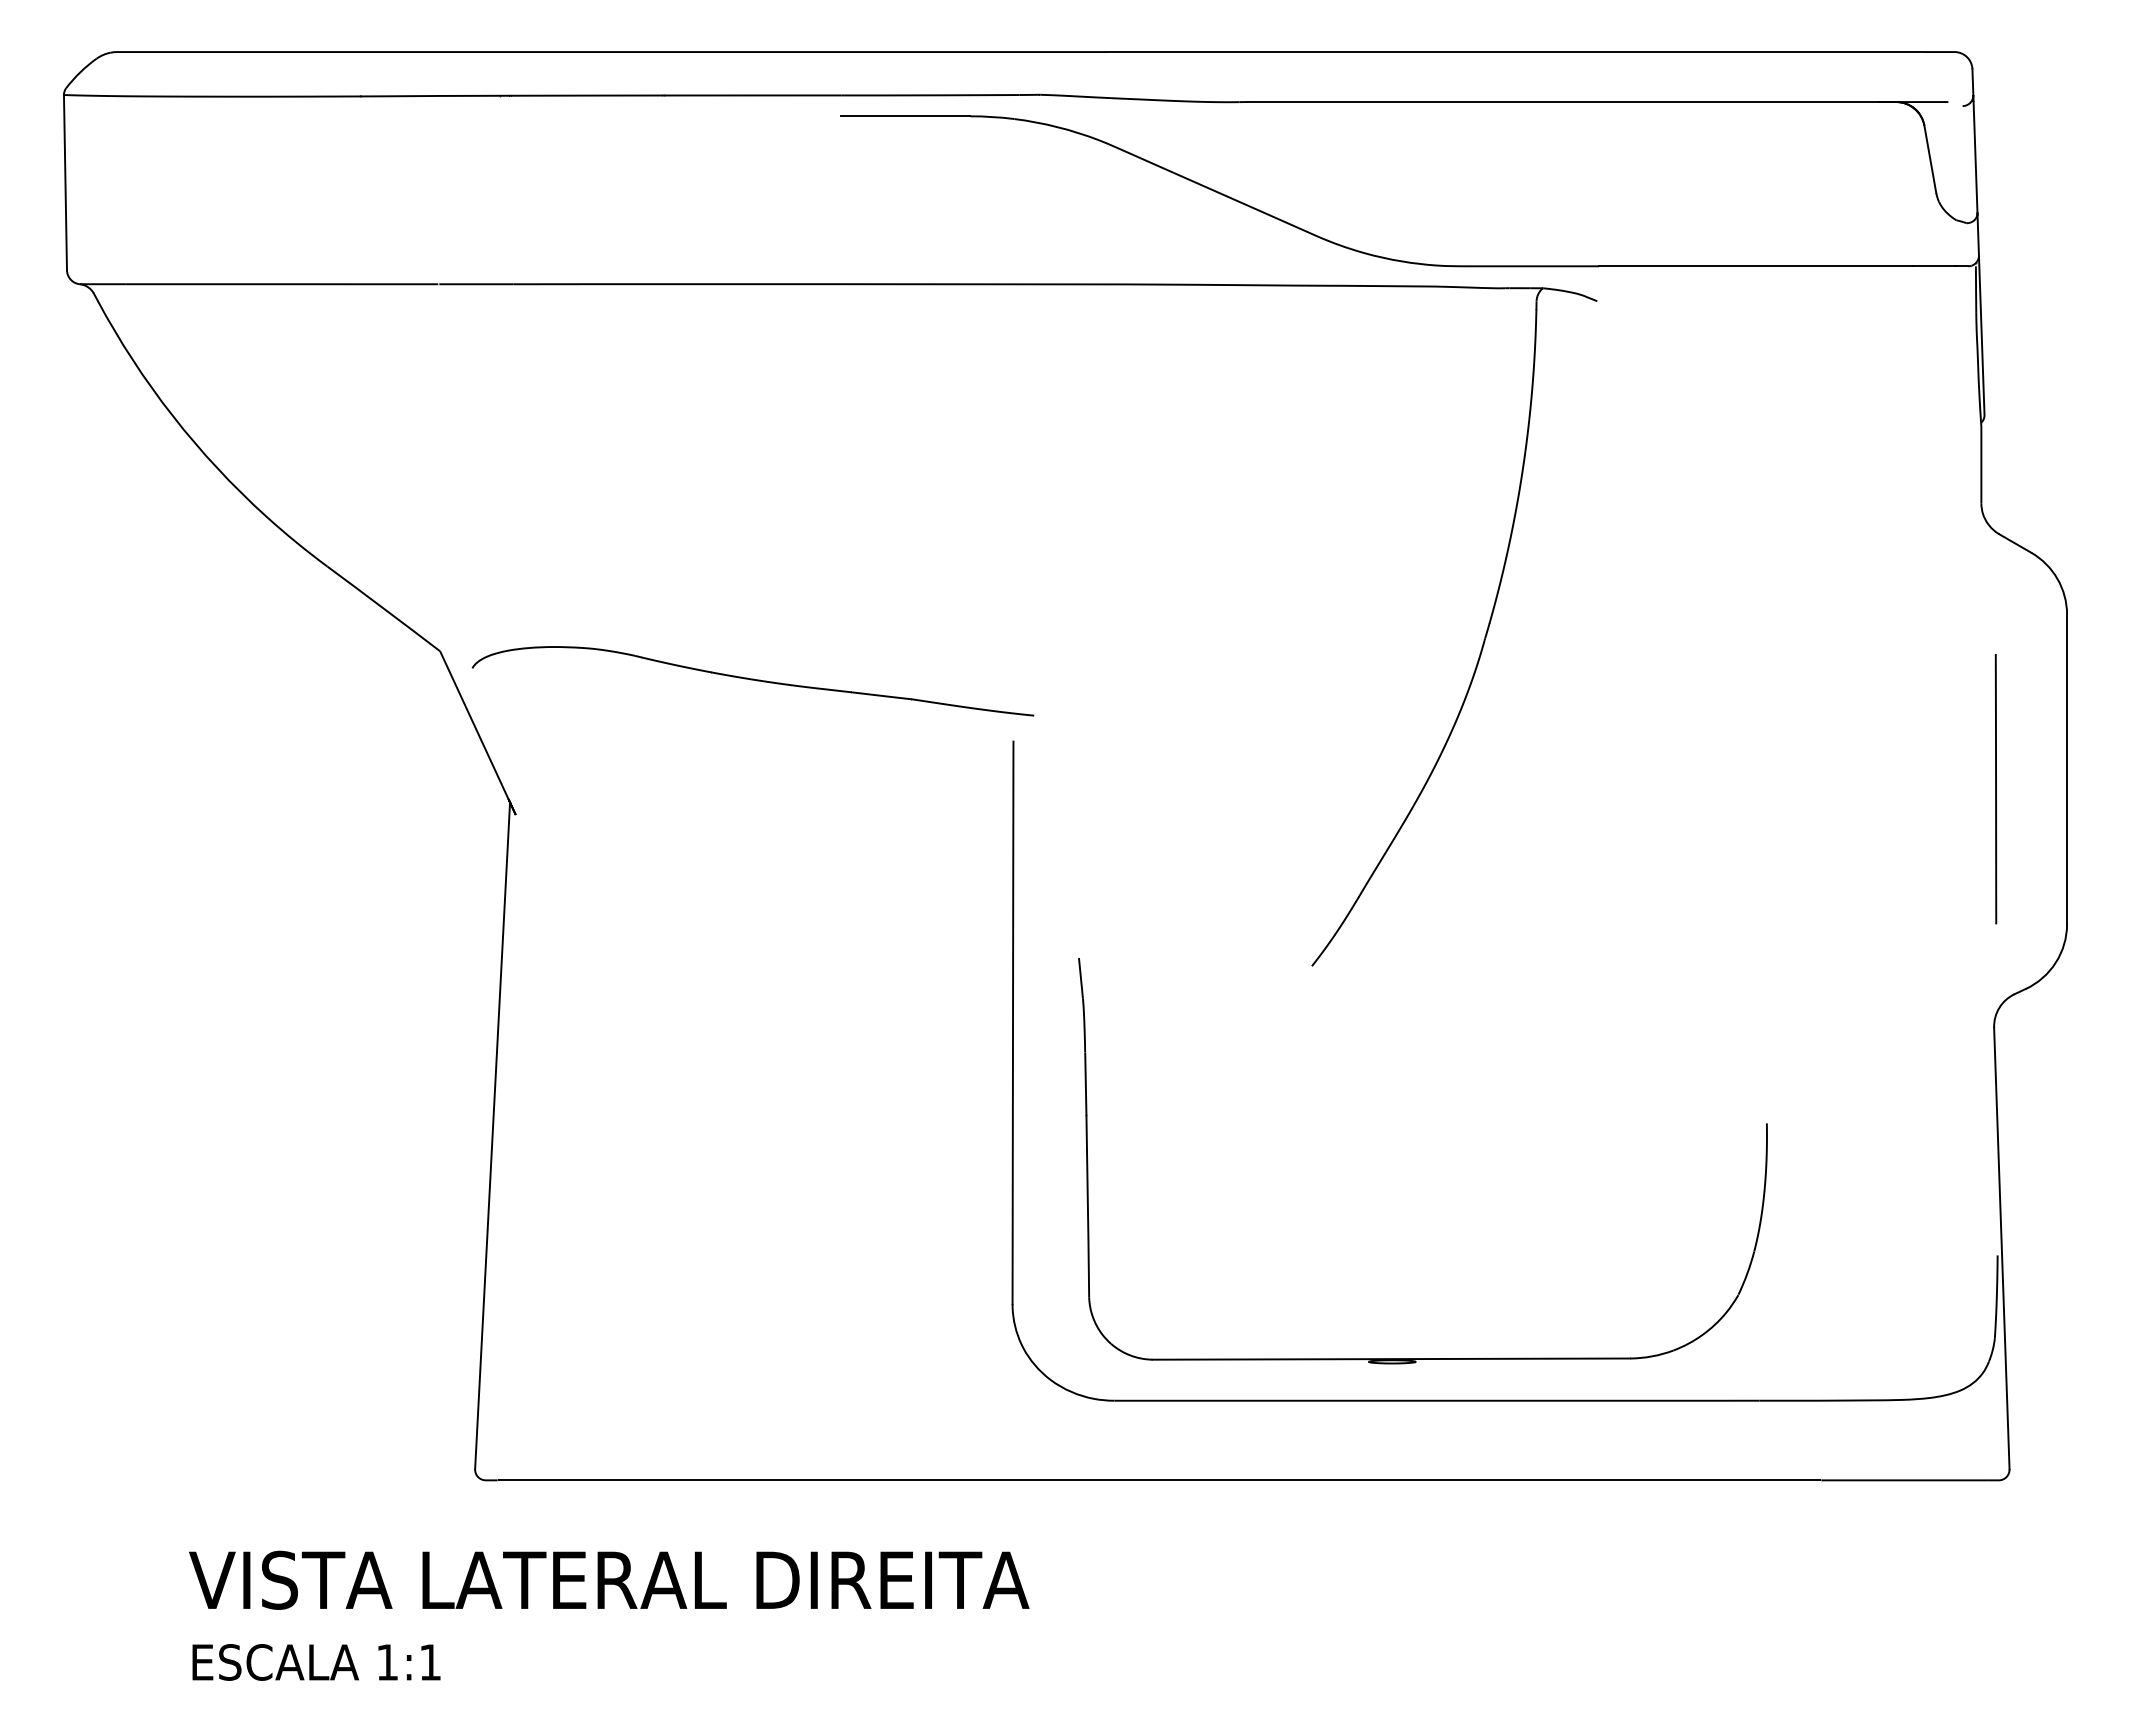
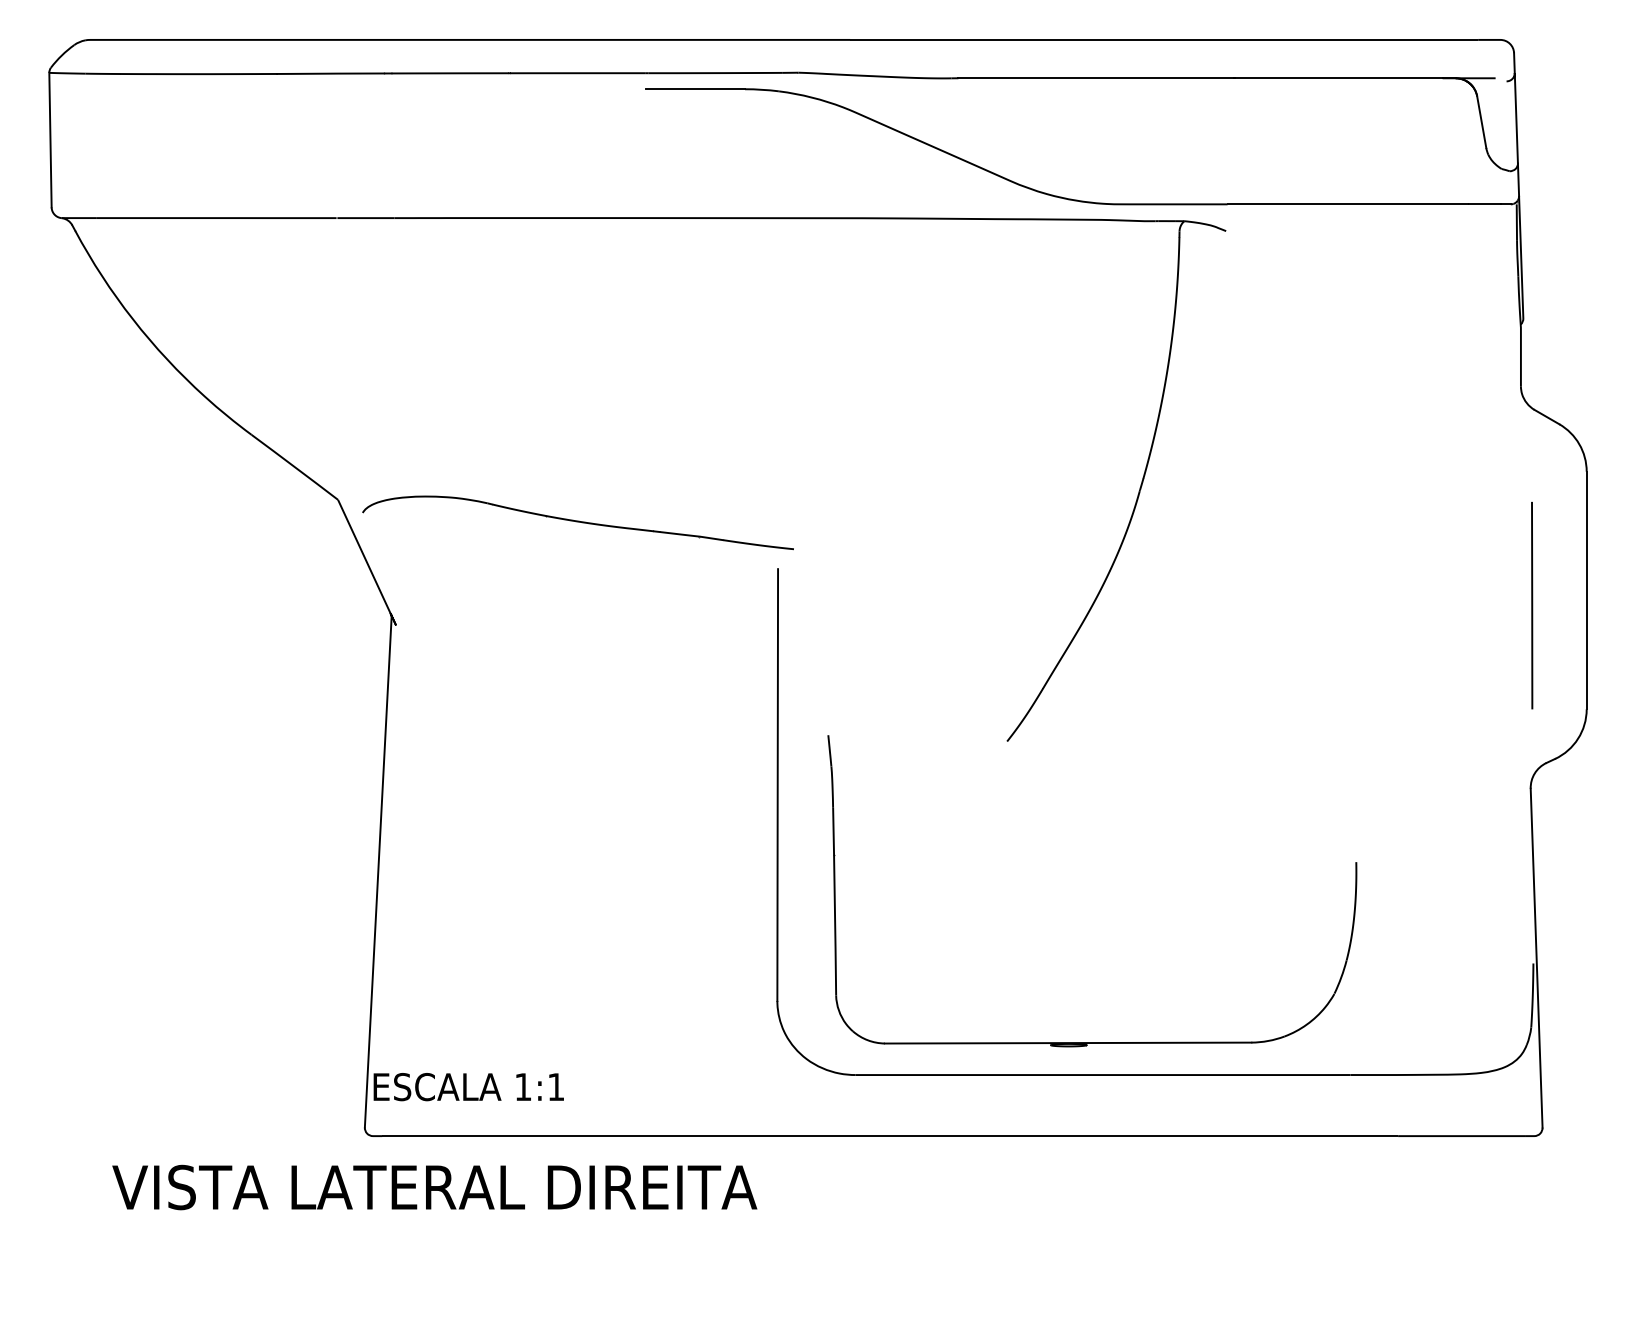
text: (609, 1579) -> (435, 1186), moved
text: (316, 1662) -> (468, 1087), moved

